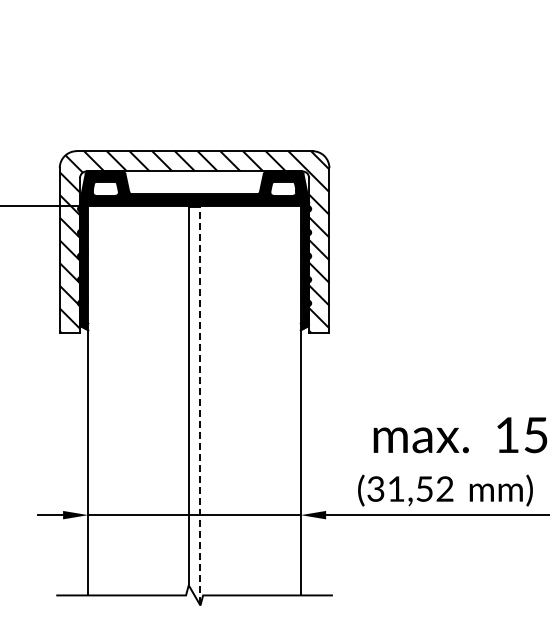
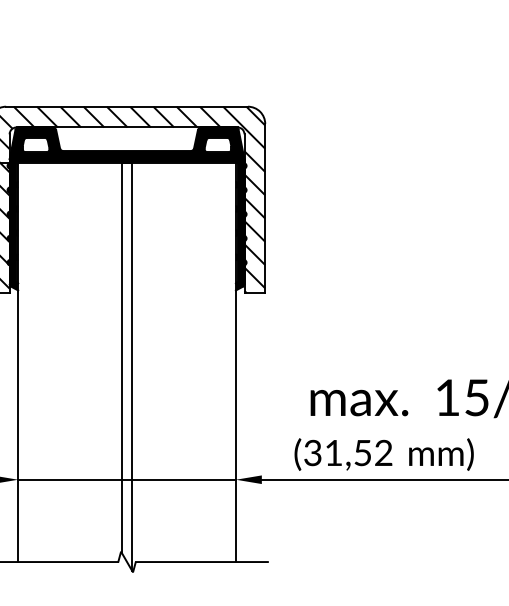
line: (199, 404) -> (132, 366), dashed -> solid

